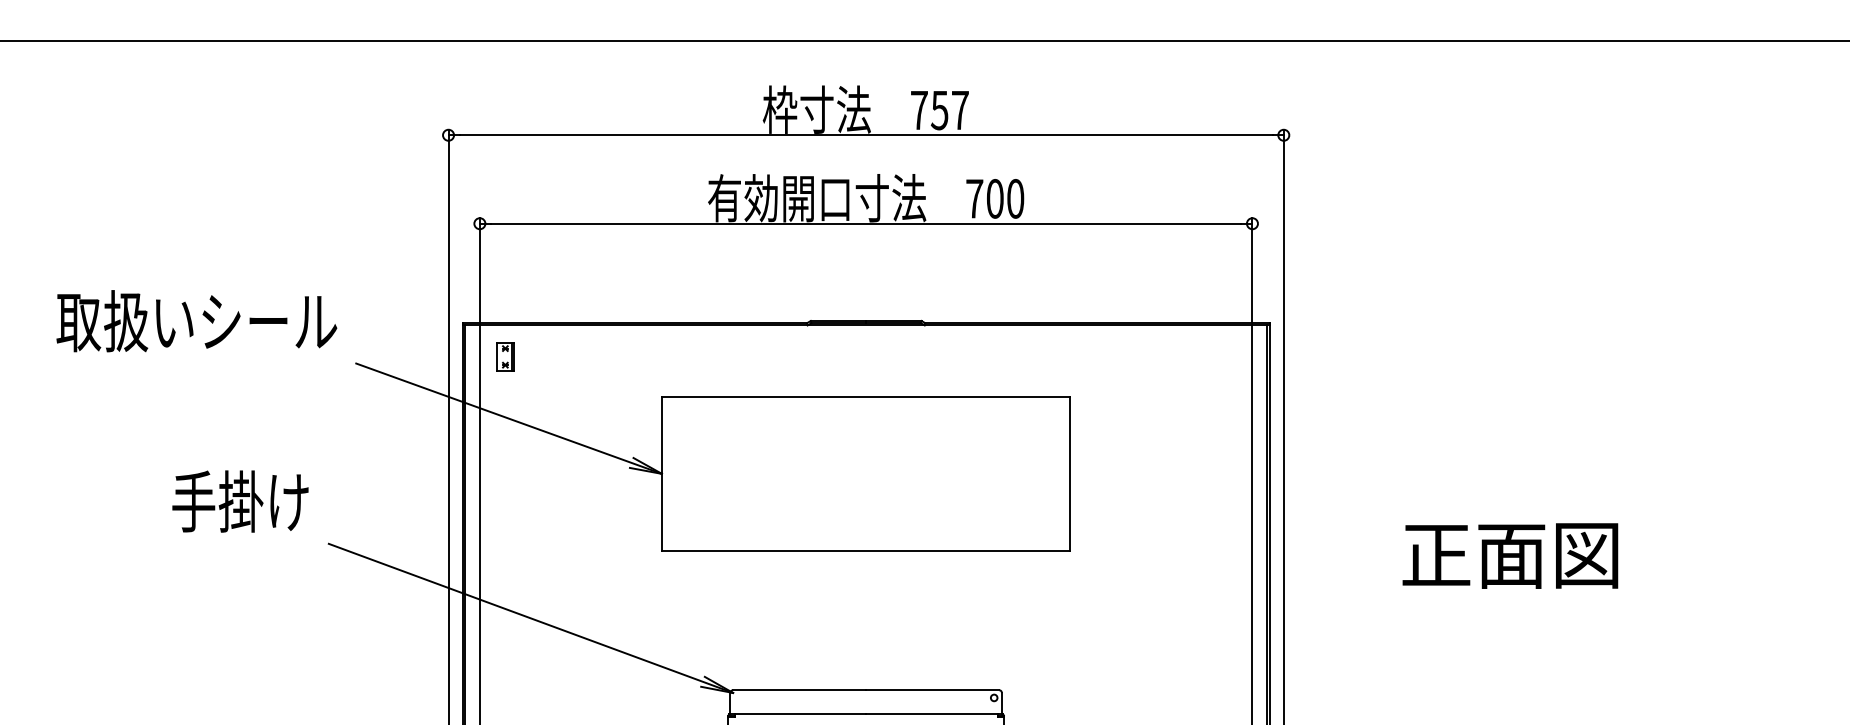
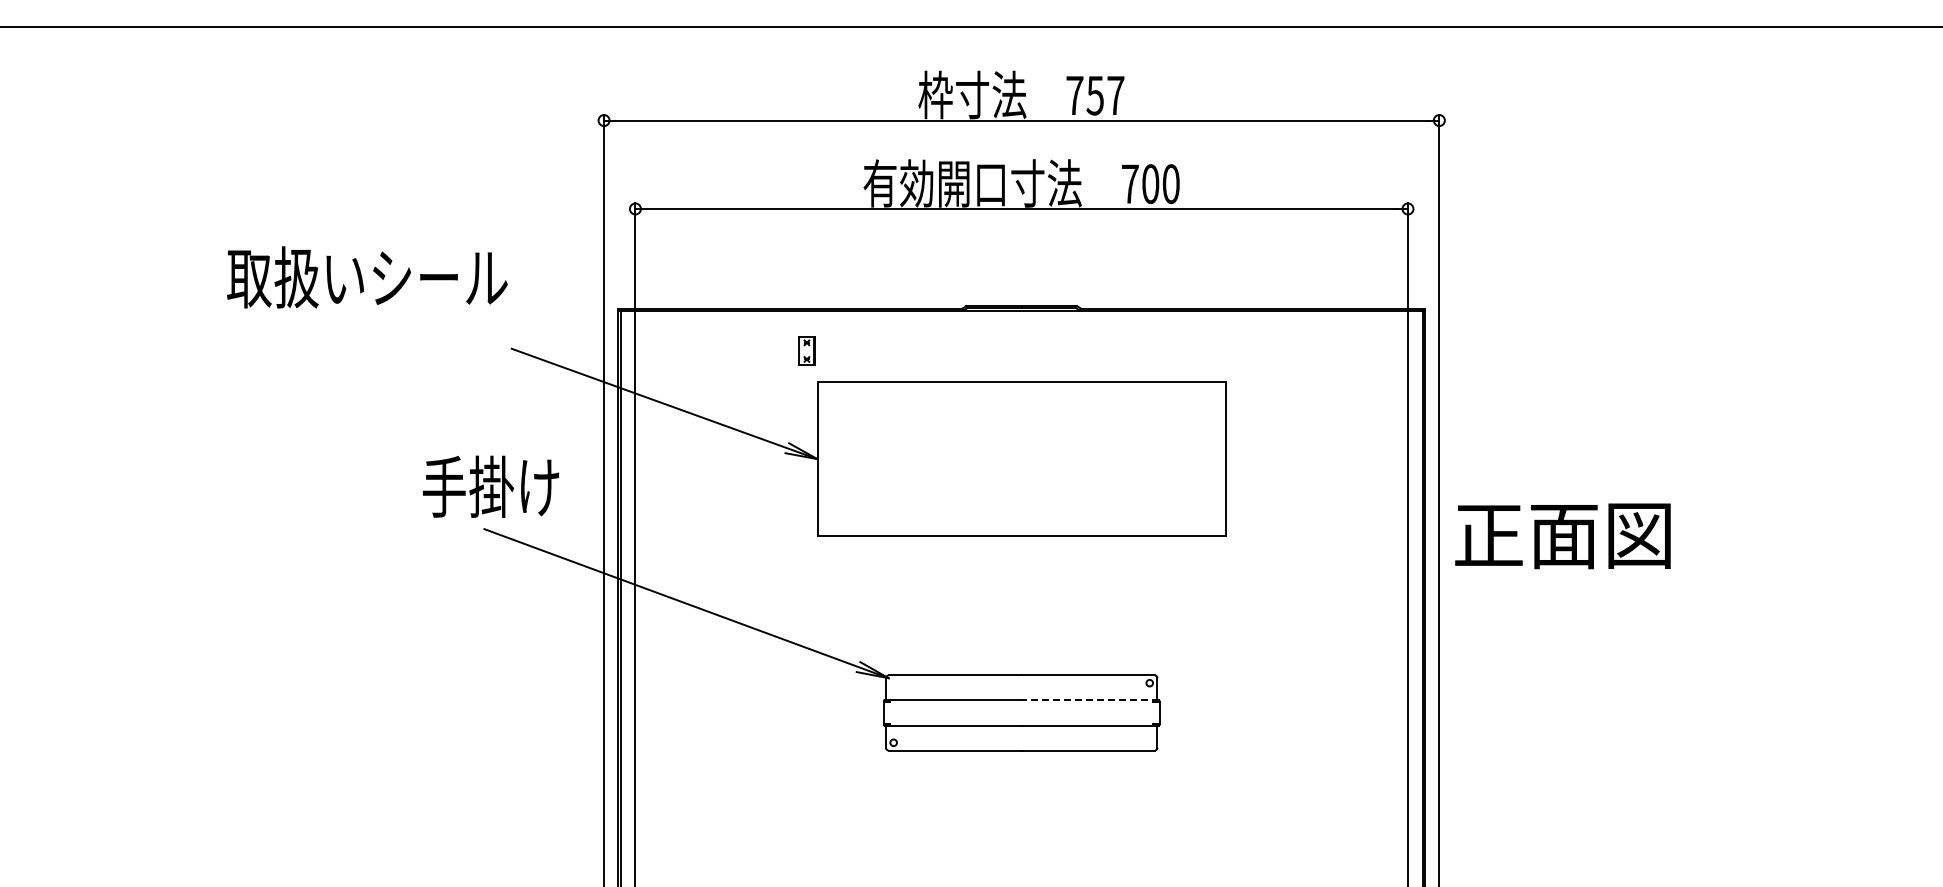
text: (196, 321) -> (367, 277), moved
part: (504, 356) -> (806, 350), moved
text: (240, 501) -> (491, 486), moved
text: (1509, 556) -> (1562, 536), moved
line: (934, 714) -> (1090, 699), solid -> dashed

